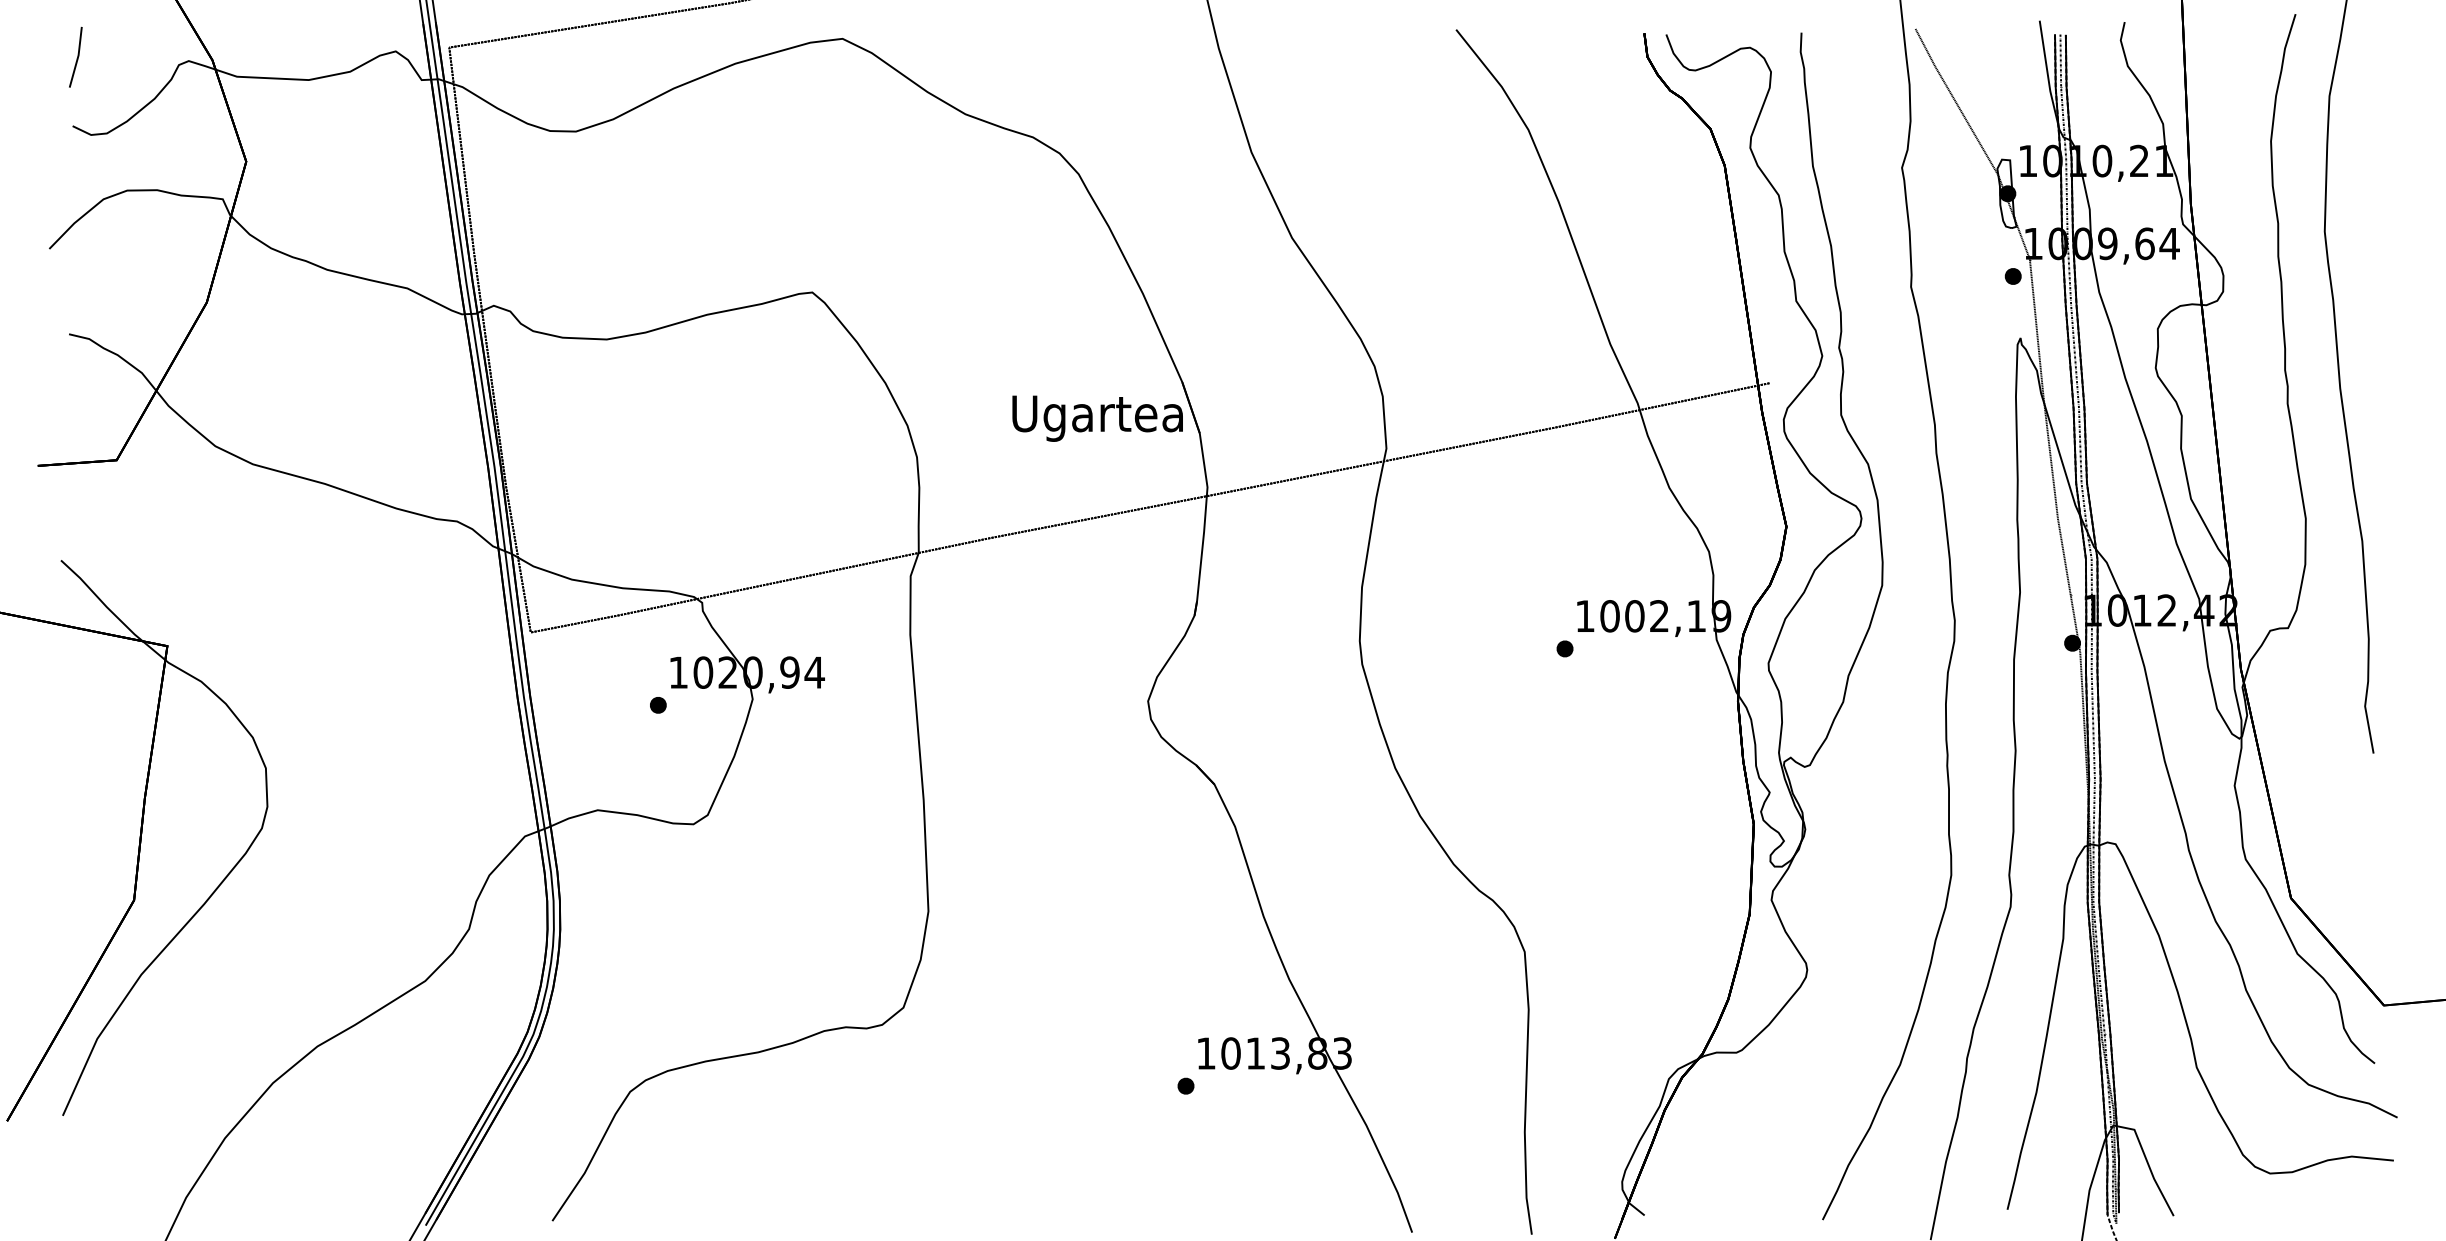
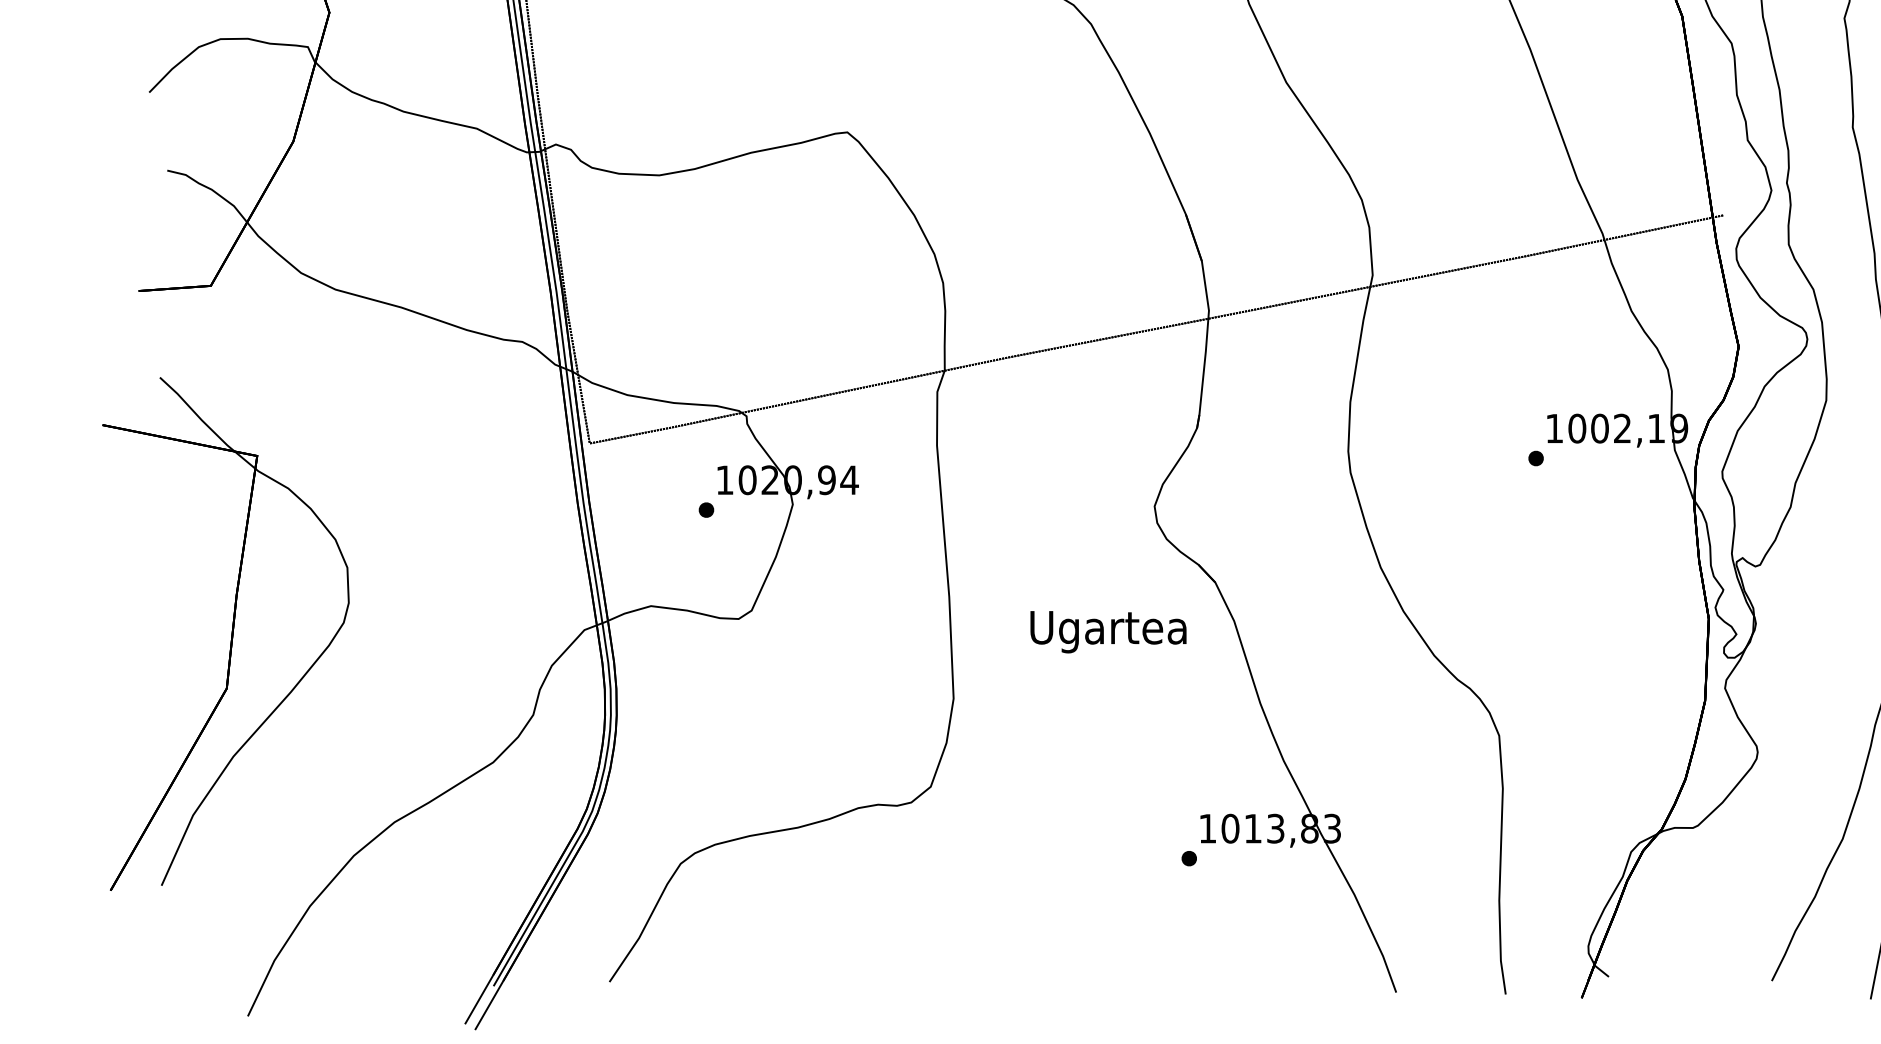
text: (1097, 418) -> (1108, 631), moved

